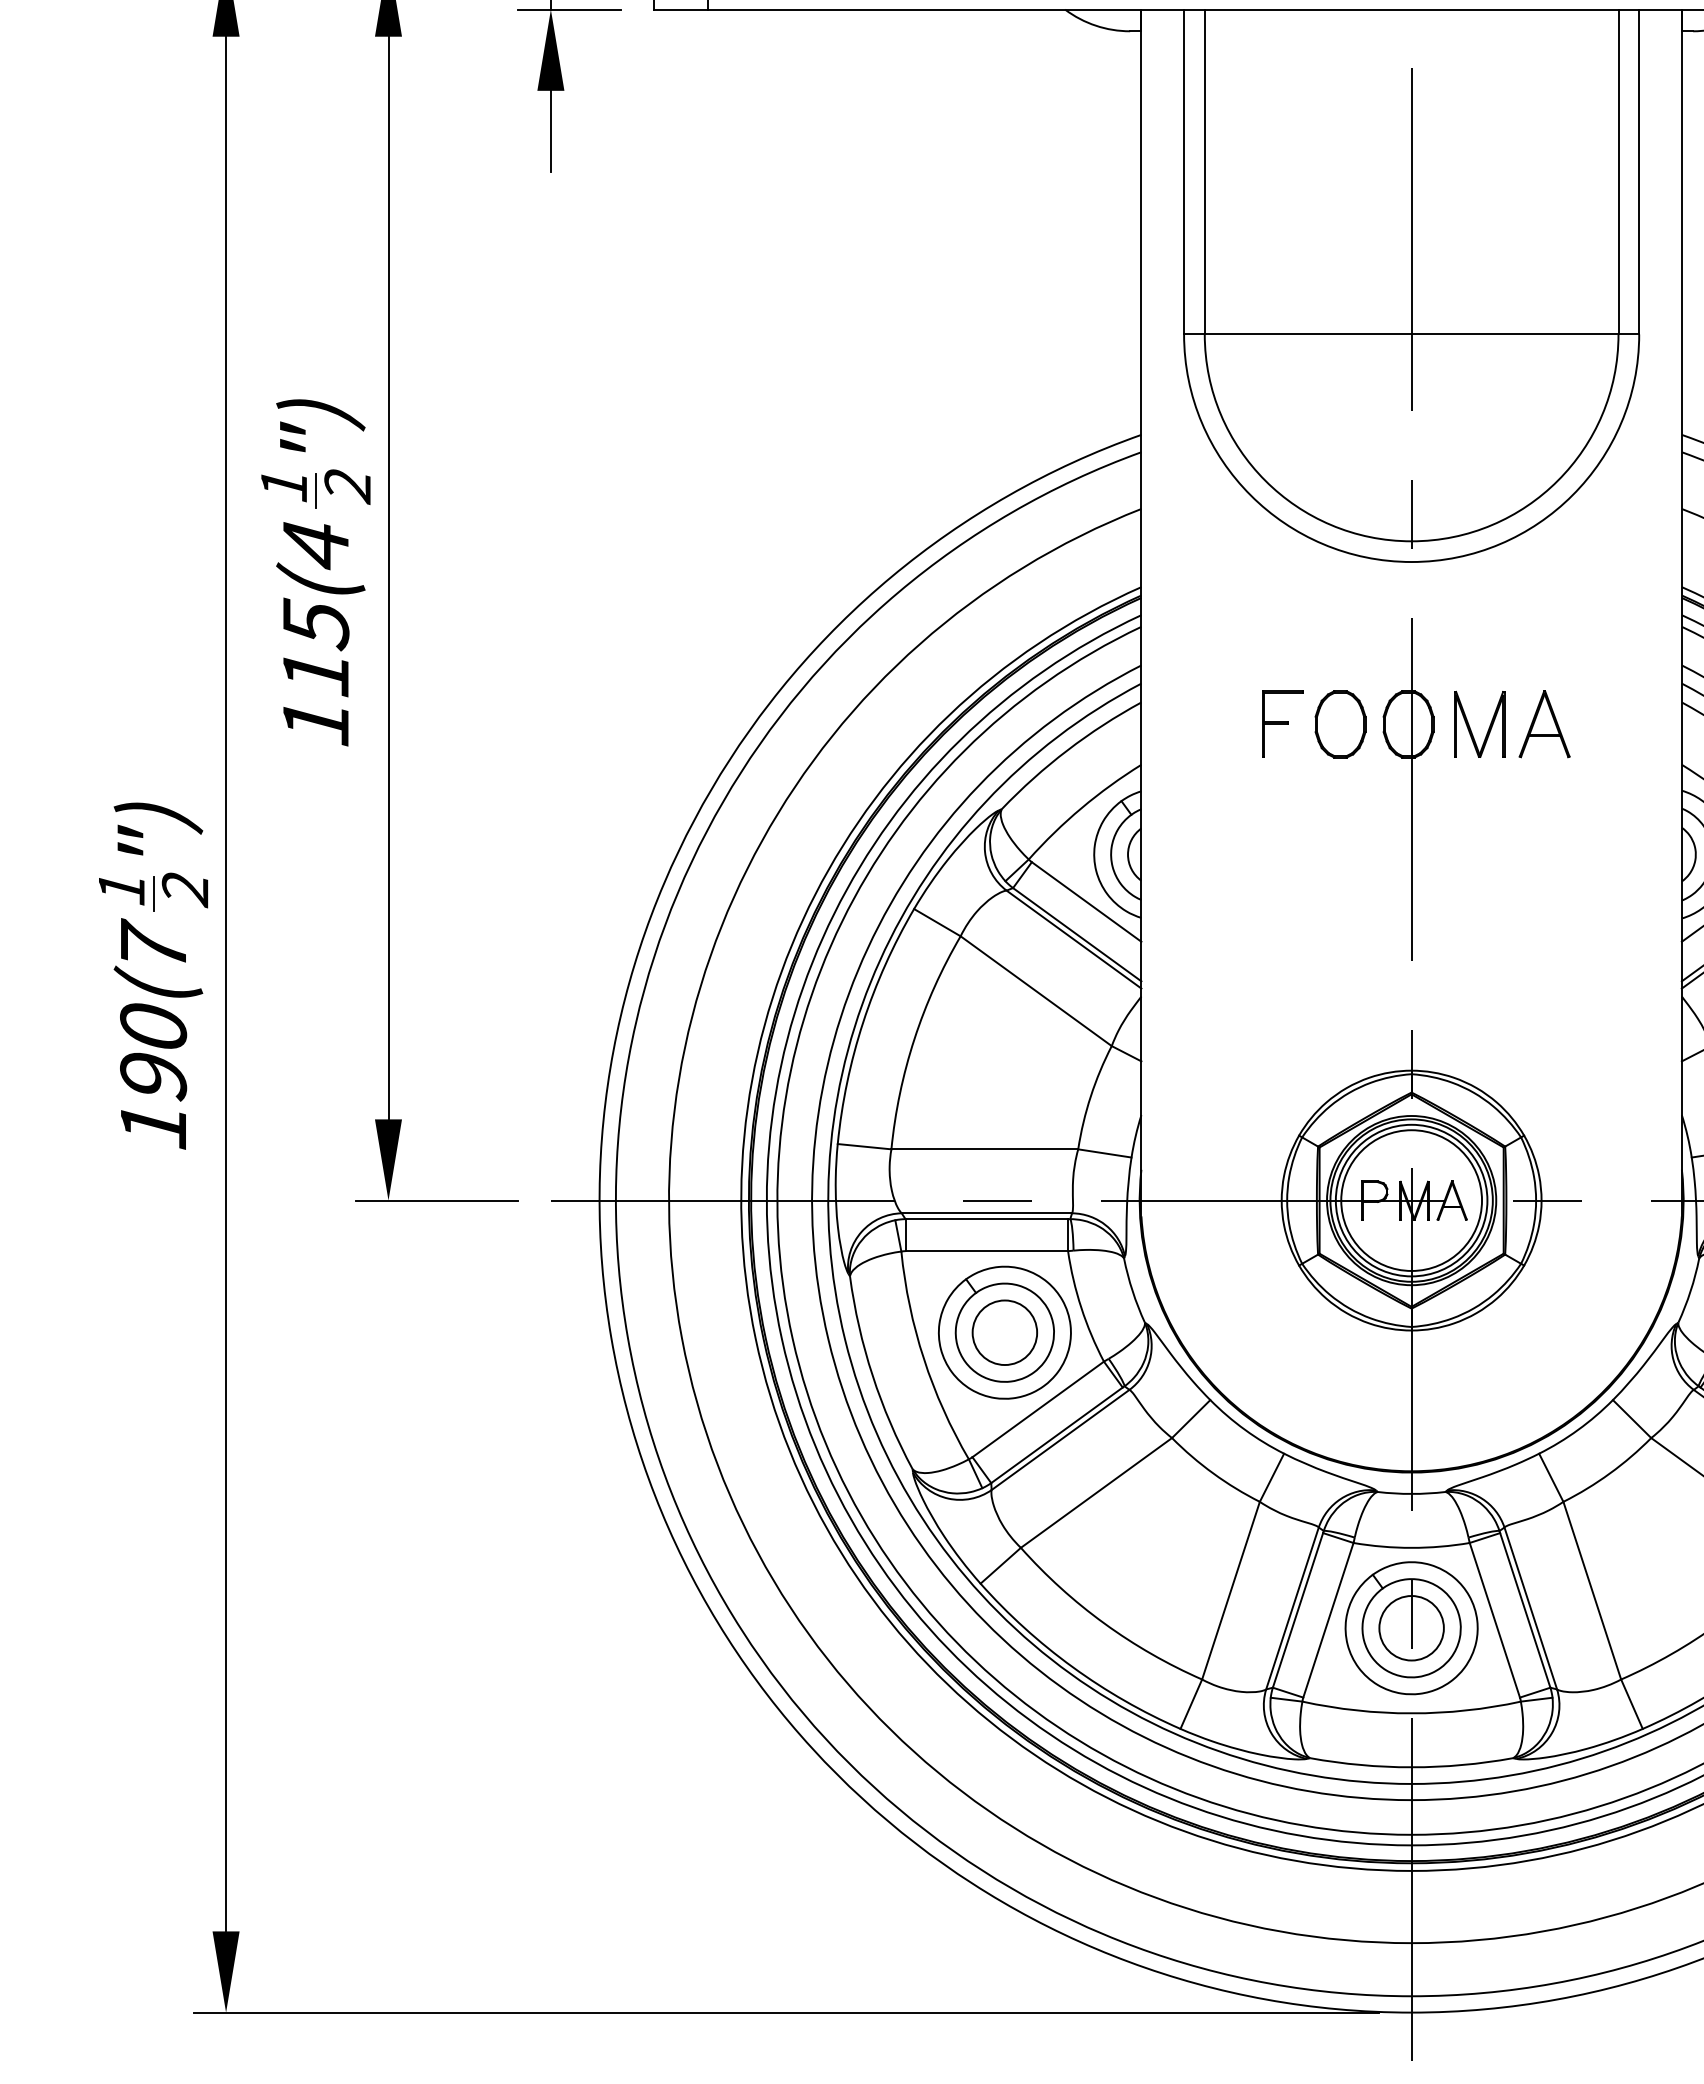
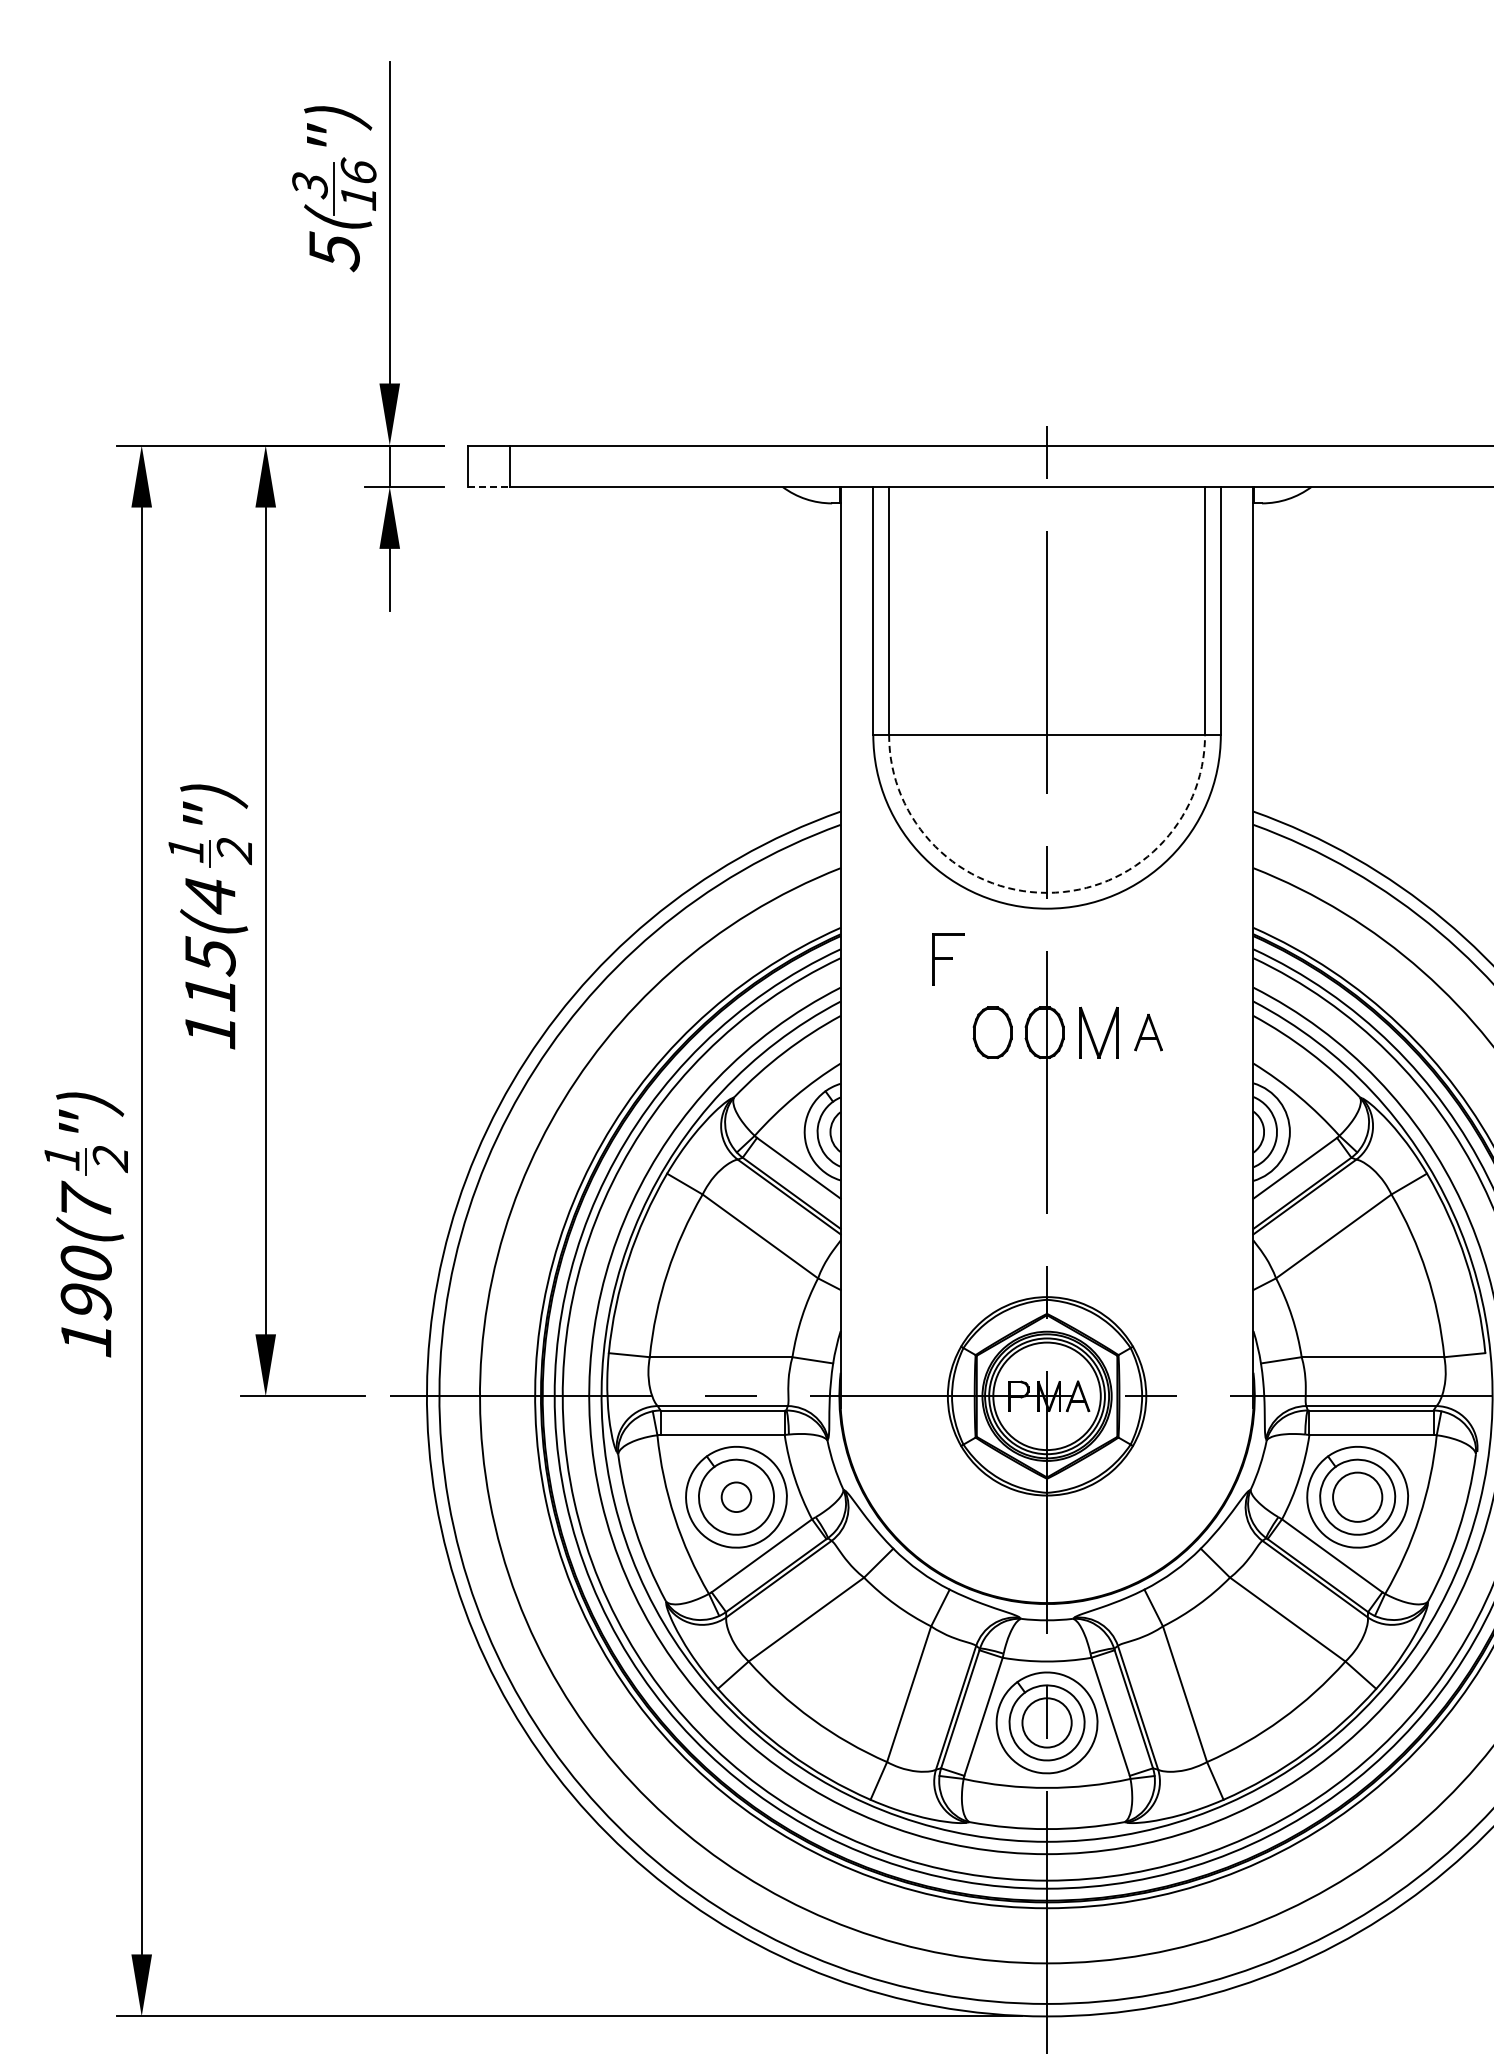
line: (680, 9) -> (488, 486), solid -> dashed
arc: (1412, 540) -> (1047, 892), solid -> dashed
part: (1282, 724) -> (948, 959), moved
part: (1544, 724) -> (1148, 1032), size x0.7
circle: (1004, 1331) -> (736, 1496), size x0.6

